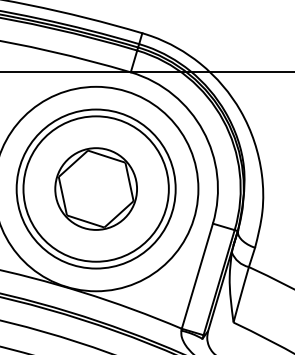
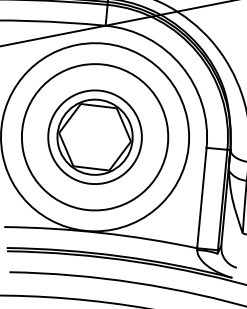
circle: (95, 188) -> (94, 136), size x0.7

